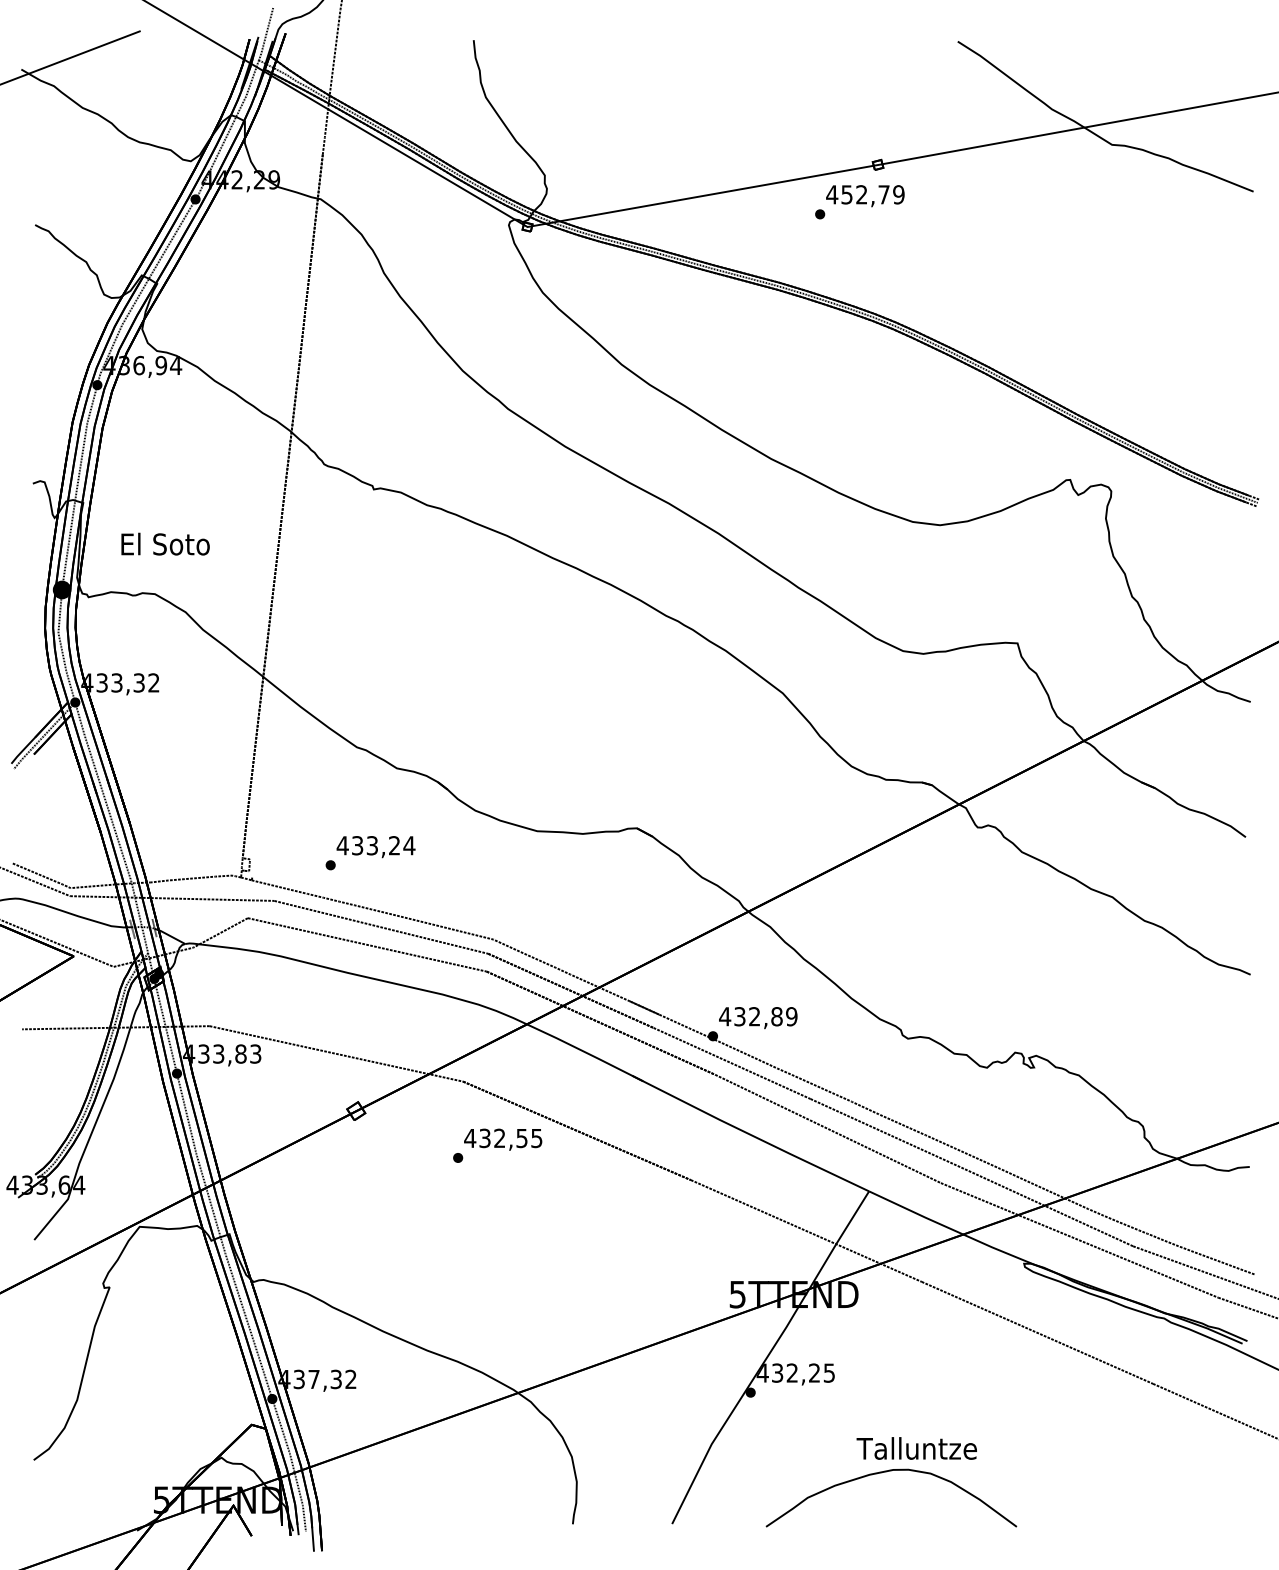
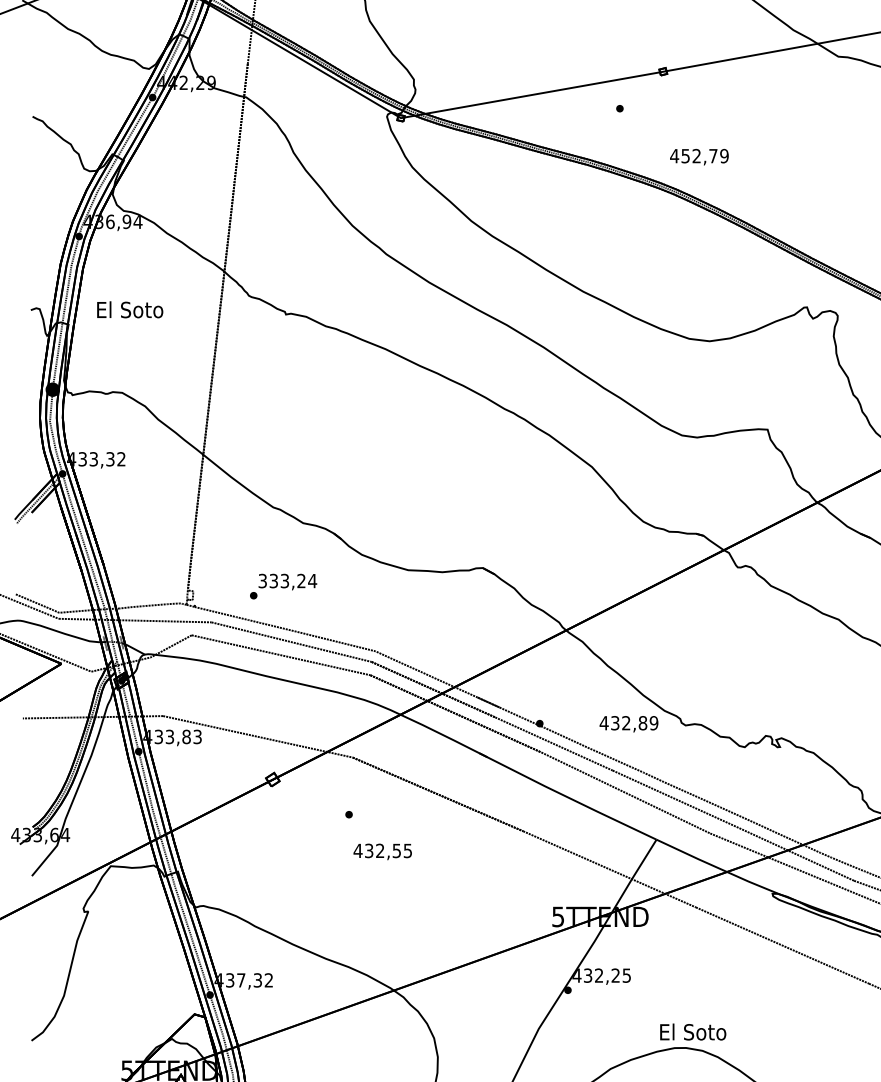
text: (865, 196) -> (699, 157), moved
text: (165, 543) -> (130, 309), moved
text: (342, 845) -> (262, 580), 433,24 -> 333,24
text: (758, 1018) -> (629, 724), moved
text: (503, 1139) -> (383, 851), moved
text: (916, 1448) -> (692, 1032), Talluntze -> El Soto

